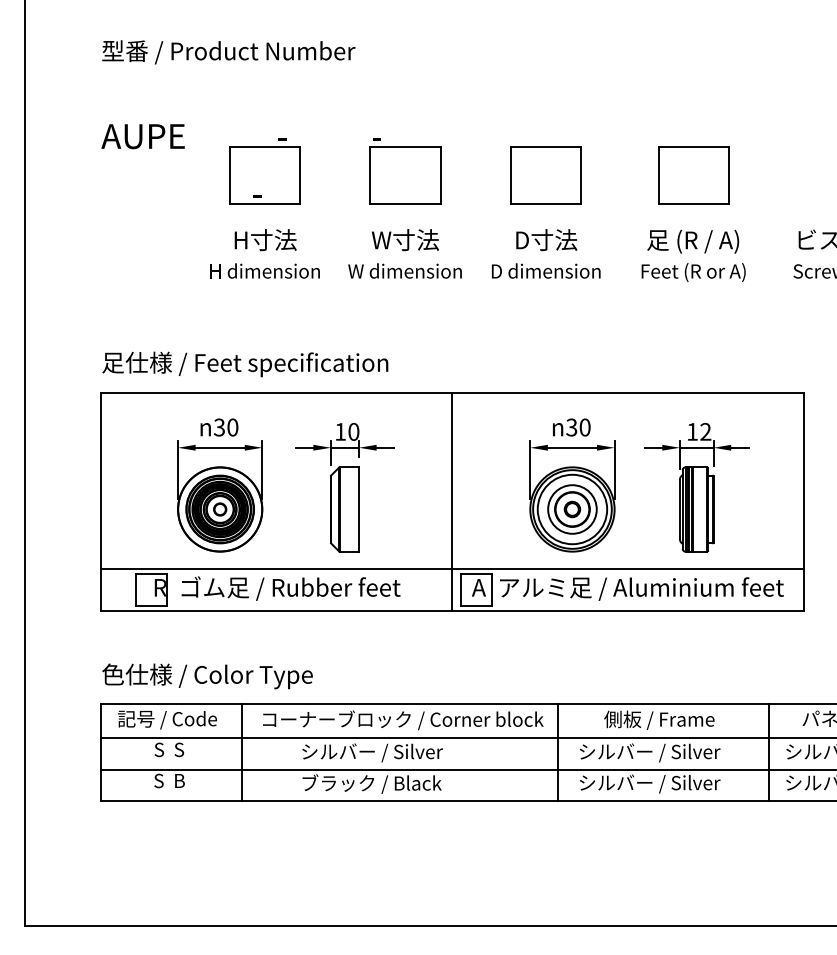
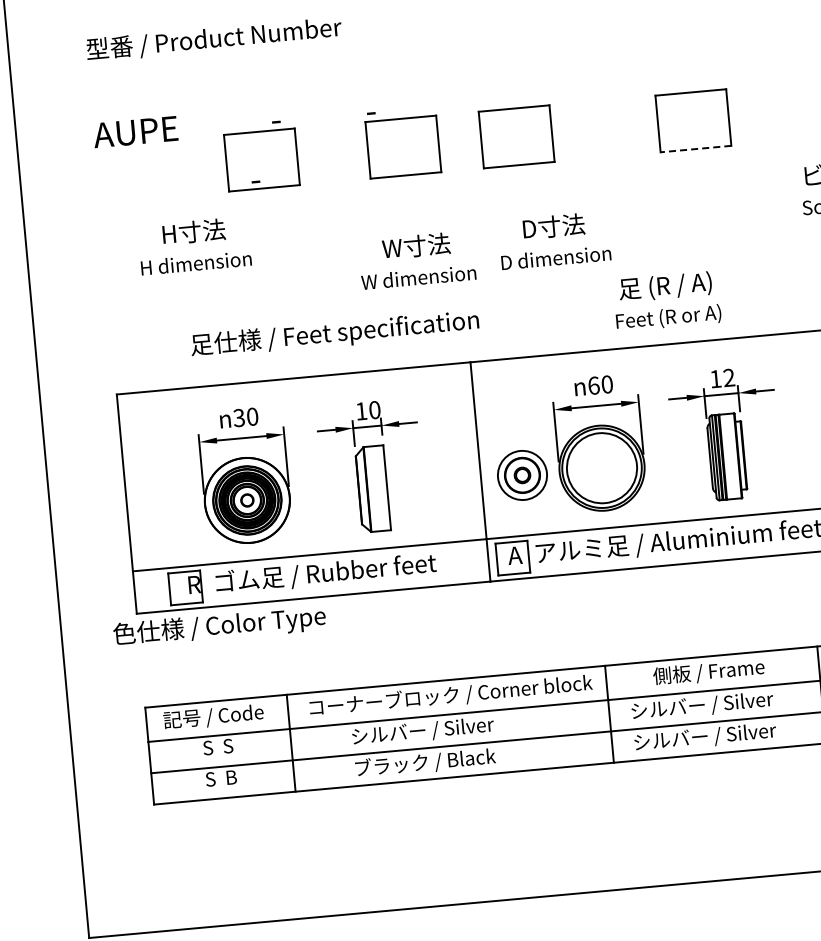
part: (545, 175) -> (516, 136), moved
line: (693, 203) -> (695, 149), solid -> dashed
text: (264, 253) -> (194, 245), moved
text: (404, 253) -> (416, 259), moved
text: (546, 253) -> (554, 240), moved
text: (693, 255) -> (667, 300), moved
text: (245, 364) -> (335, 334), moved
text: (571, 427) -> (593, 385), 30 -> 60
part: (572, 509) -> (522, 475), moved
text: (207, 676) -> (219, 626), moved

